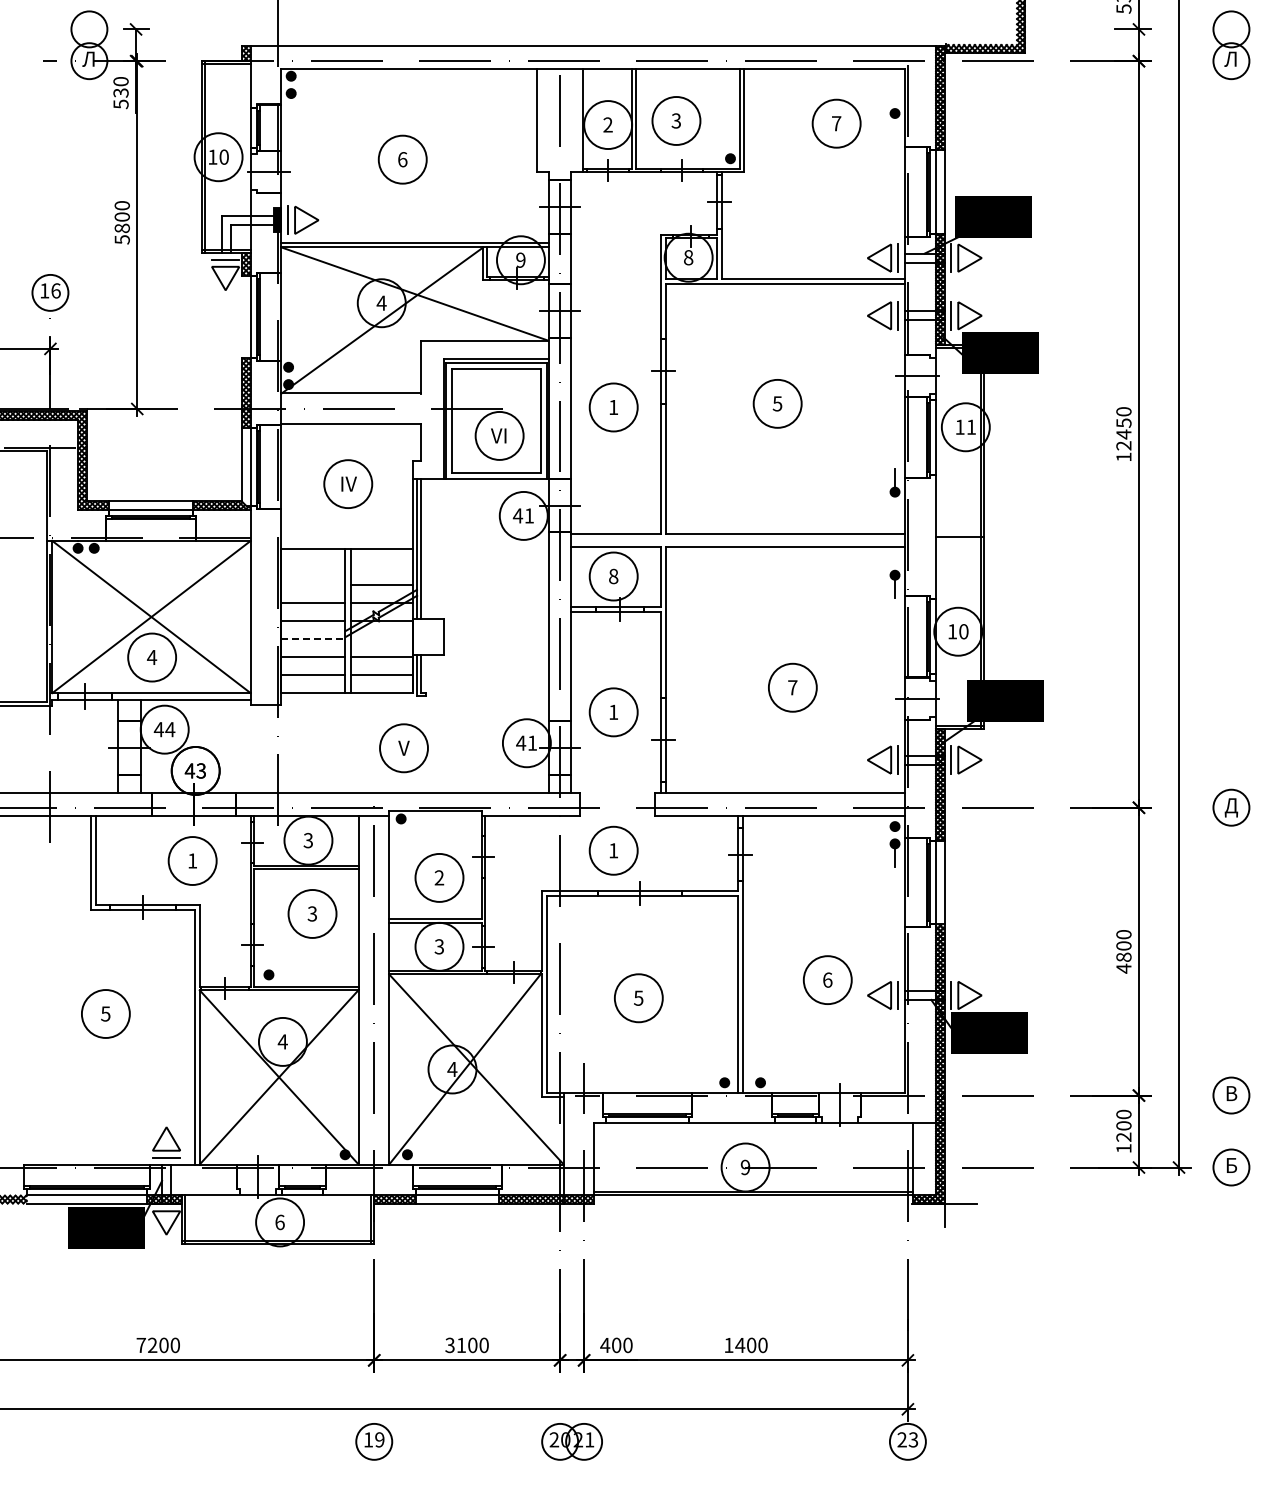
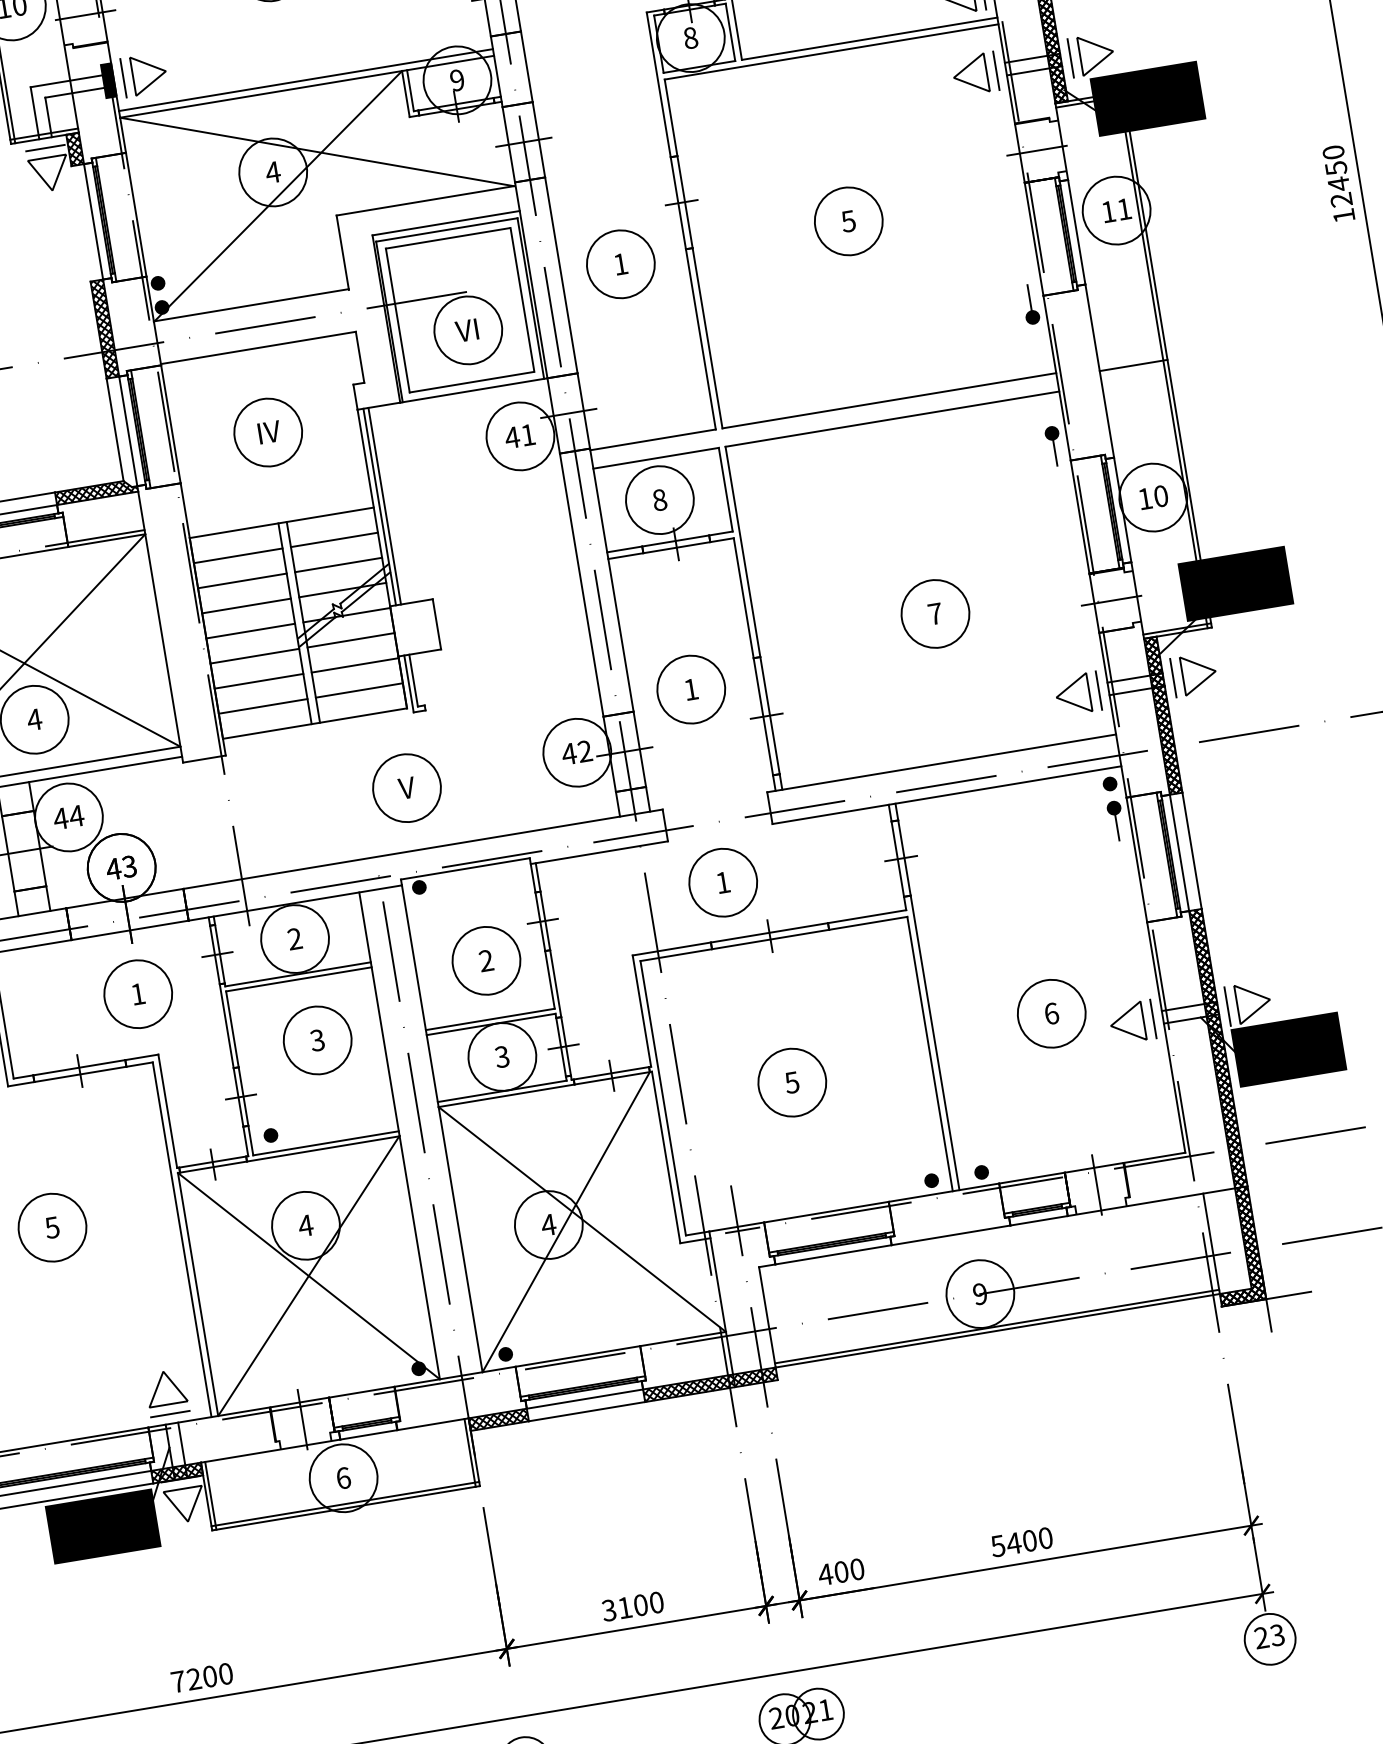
line: (312, 566) -> (237, 555), added
line: (381, 566) -> (333, 539), added
line: (312, 584) -> (241, 580), added
line: (313, 638) -> (255, 655), dashed -> solid
line: (381, 638) -> (350, 640), added
text: (532, 742) -> (584, 750), 41 -> 42
text: (308, 840) -> (295, 938), 3 -> 2
text: (728, 1345) -> (997, 1546), 1400 -> 5400

